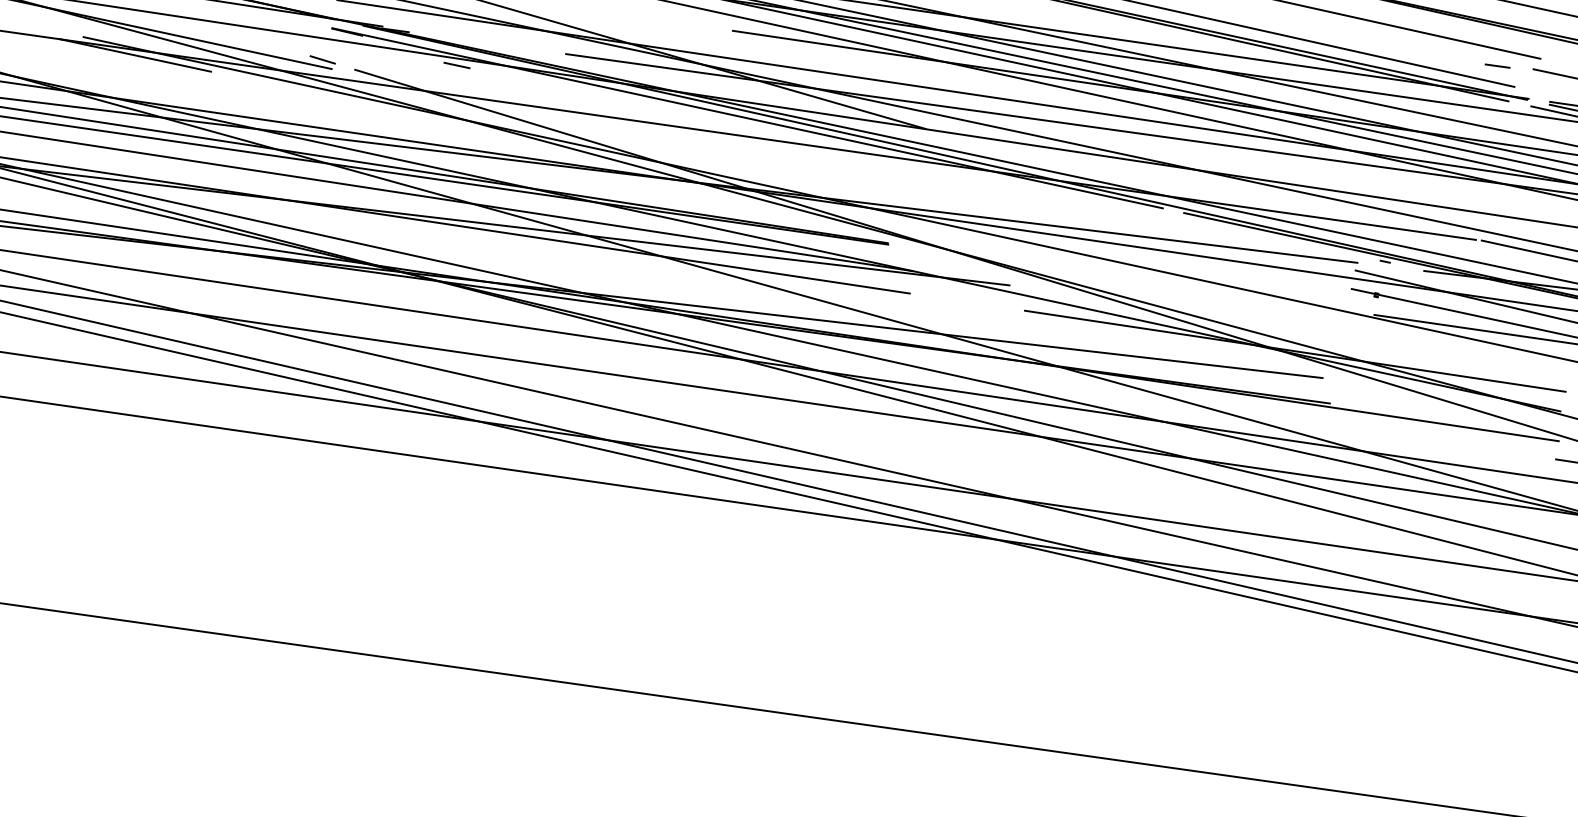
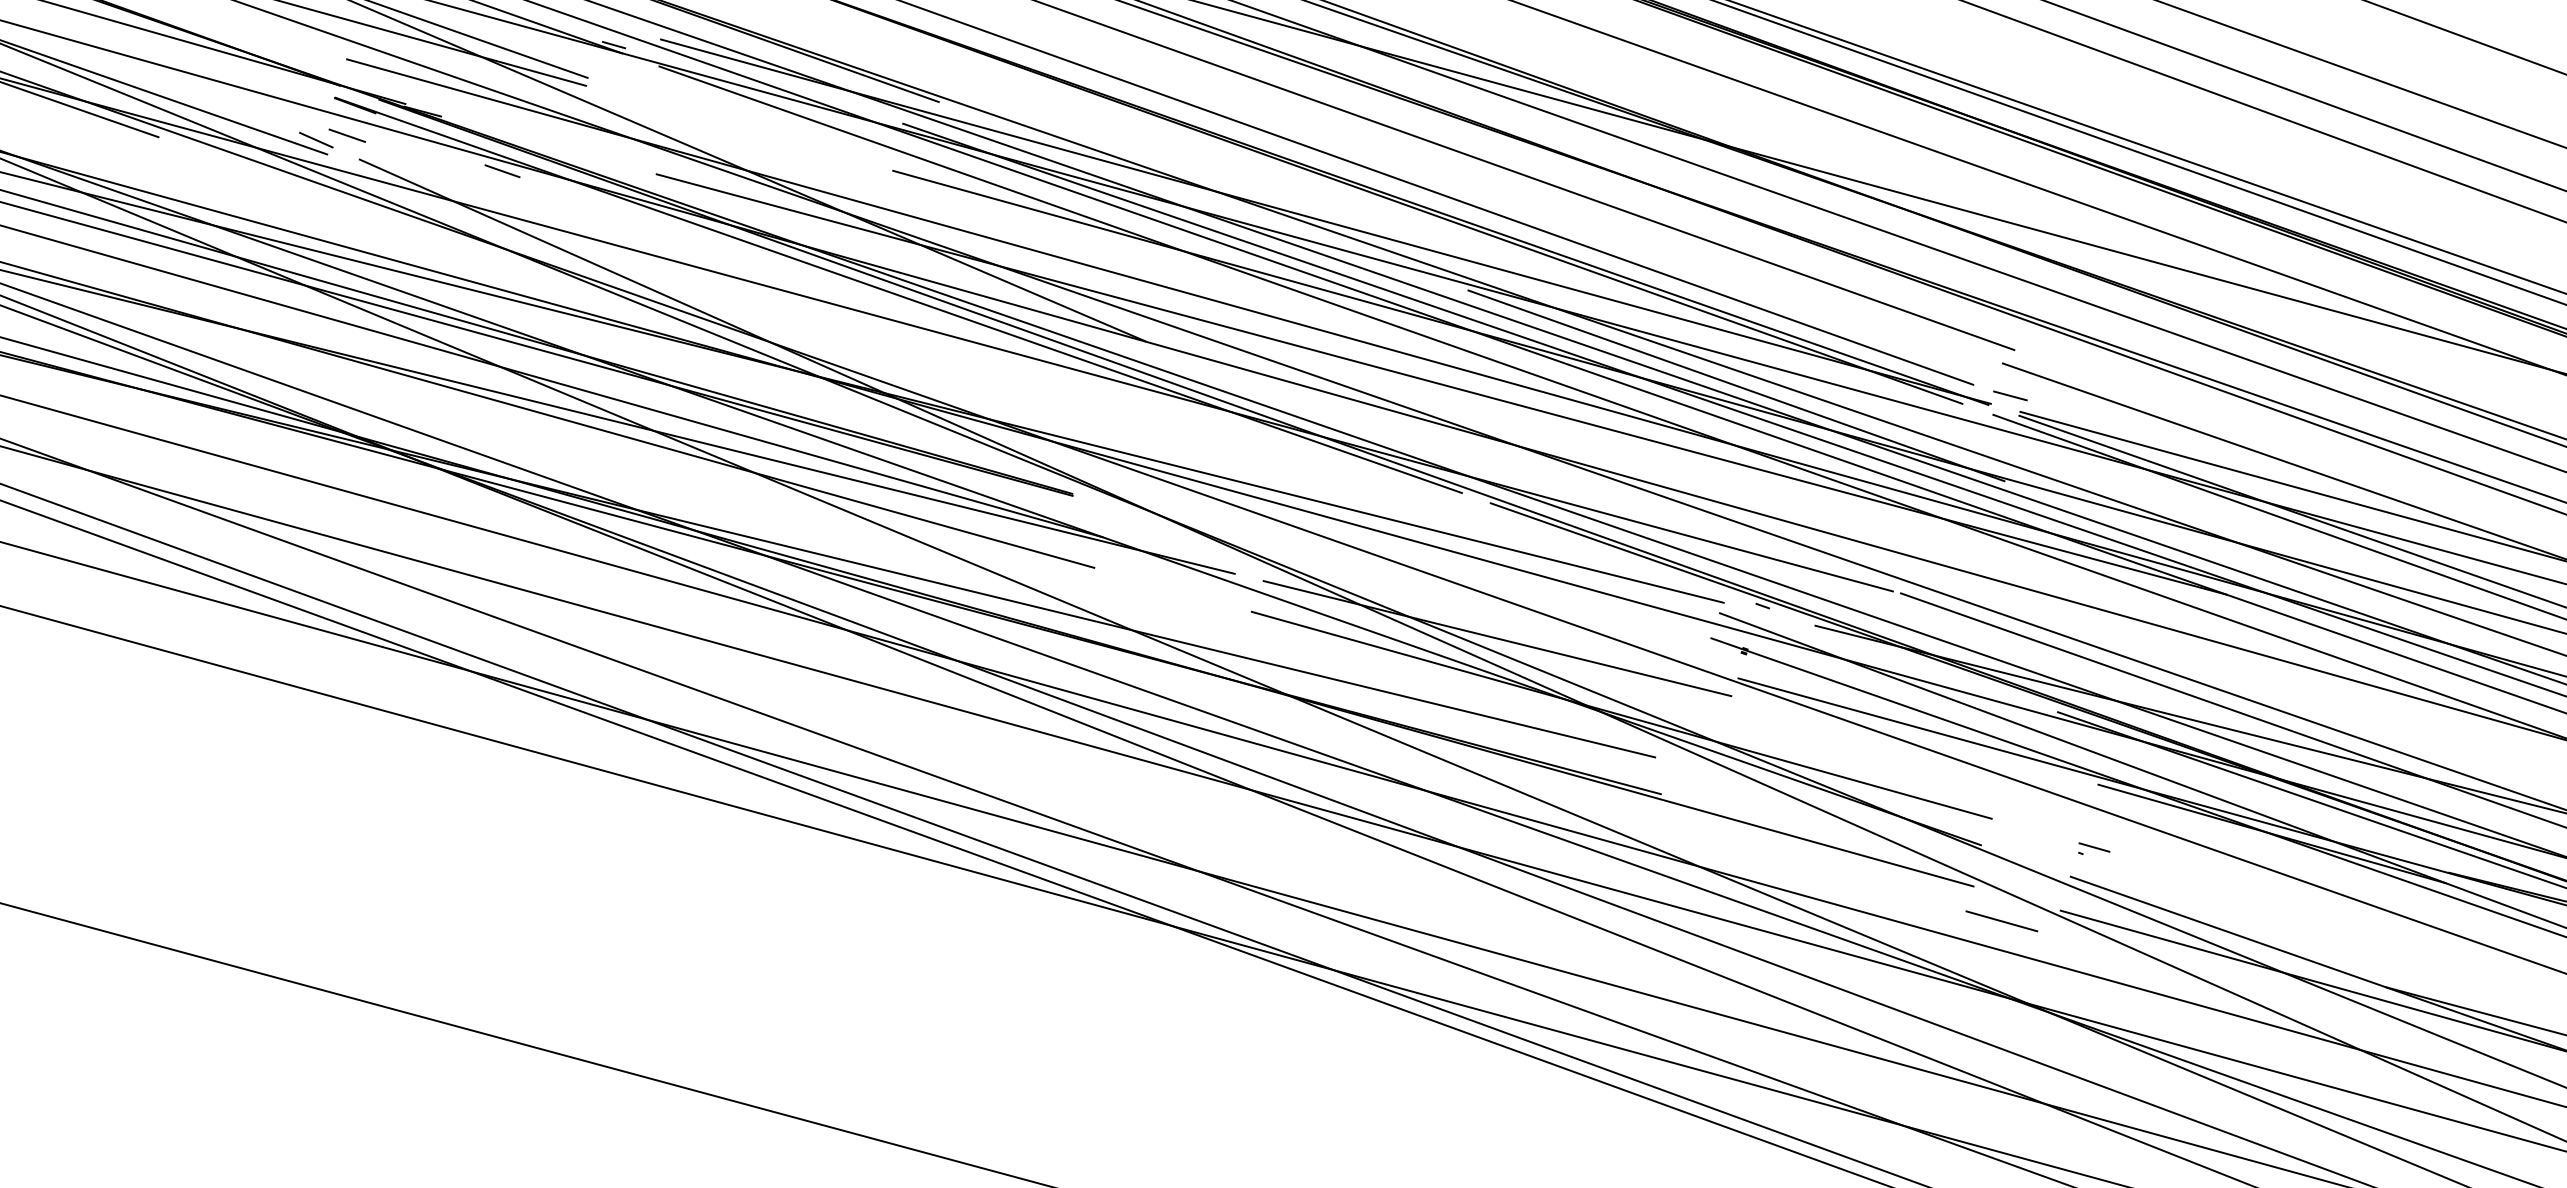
line: (343, 53) -> (346, 135), added
line: (1497, 65) -> (2010, 395), moved
line: (1347, 108) -> (1736, 385), added
line: (1200, 307) -> (1497, 638), added

